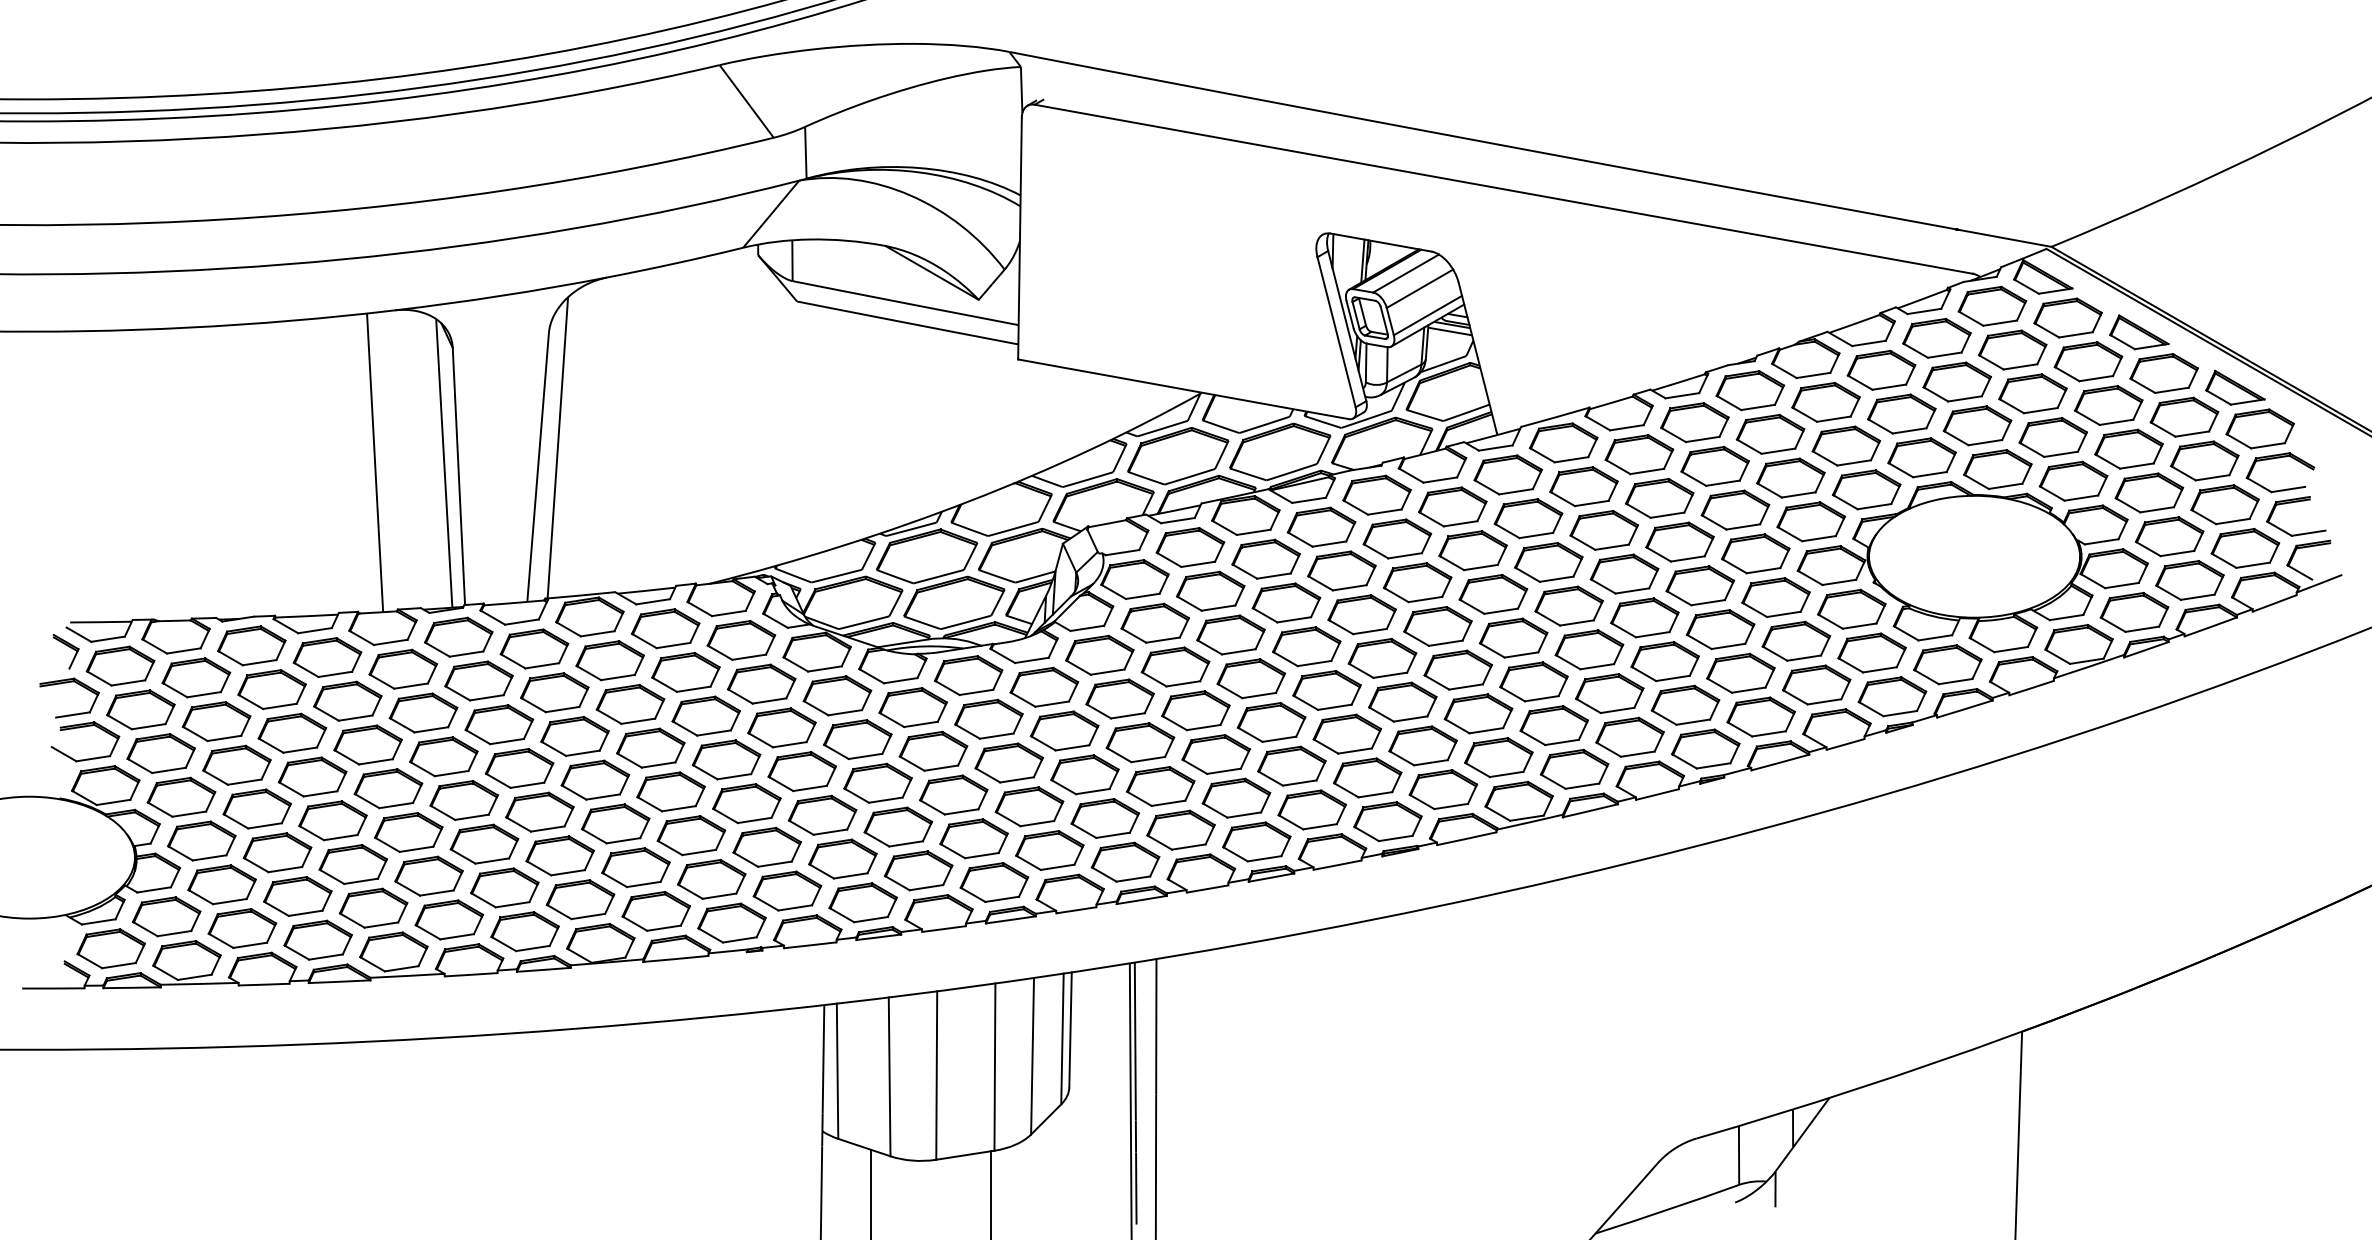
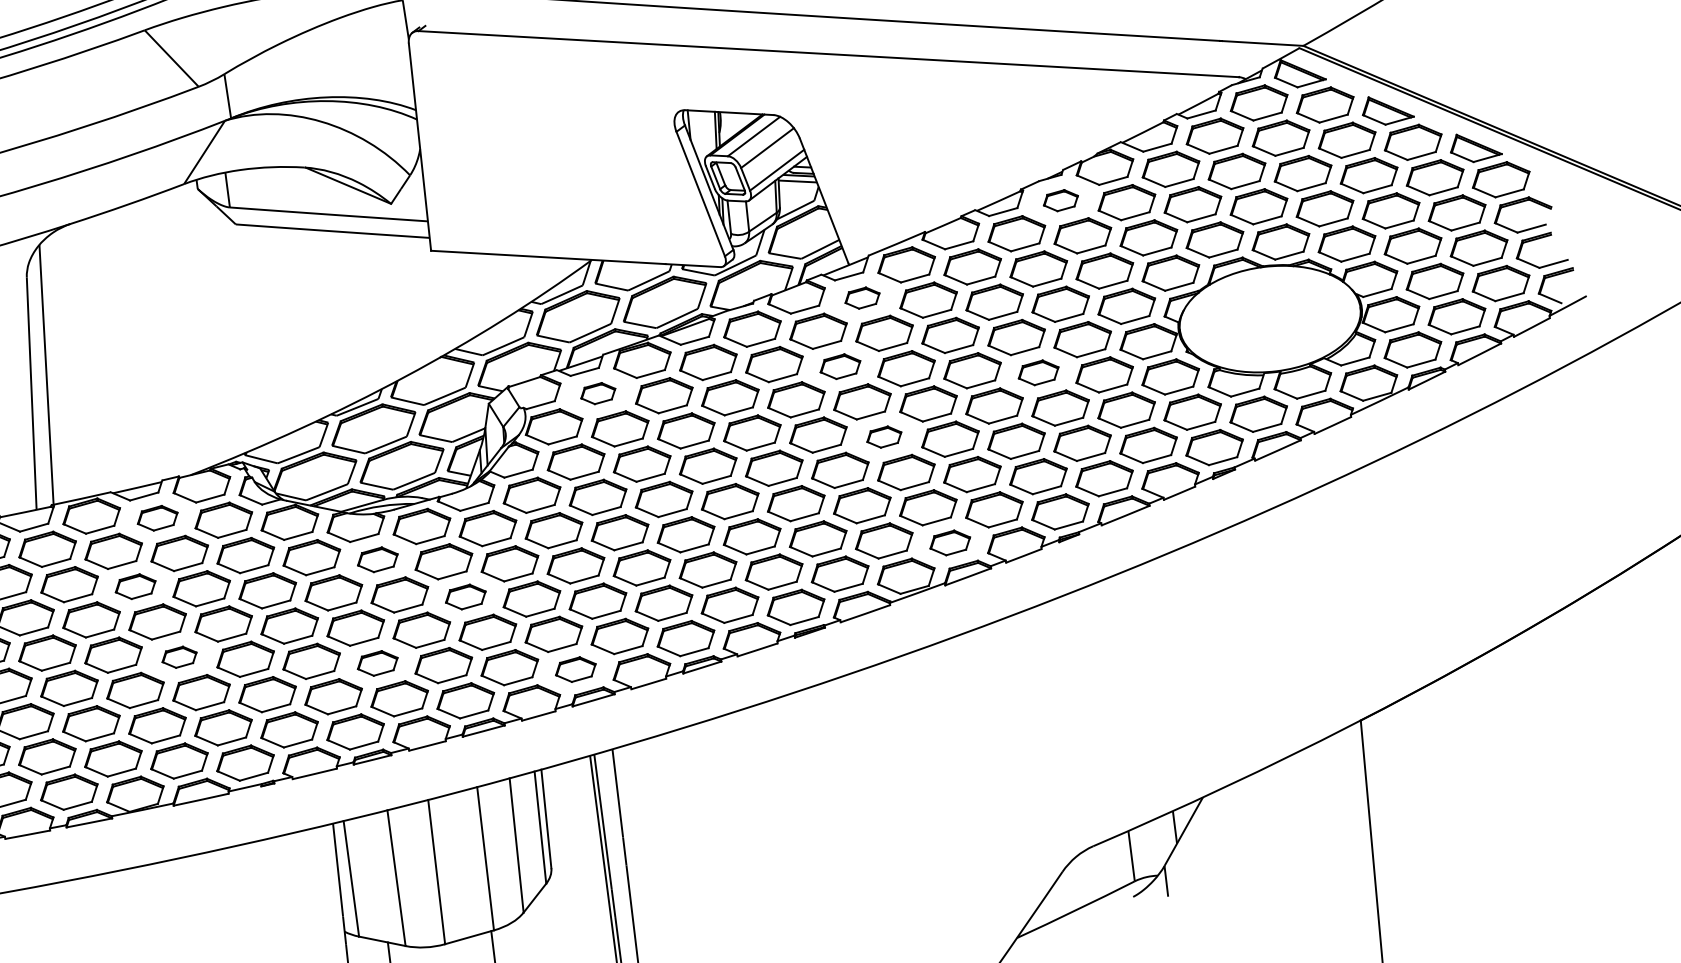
part: (1750, 390) -> (1061, 200), size x0.6
part: (1507, 474) -> (861, 297), size x0.6
part: (1190, 547) -> (598, 393), size x0.6
part: (1472, 550) -> (839, 366), size x0.7
part: (1700, 585) -> (1038, 372), size x0.7
part: (665, 628) -> (157, 518), size x0.7
part: (1513, 637) -> (884, 436), size x0.6
part: (630, 704) -> (135, 586), size x0.7
part: (912, 707) -> (377, 559), size x0.7
part: (1008, 762) -> (465, 596), size x0.7
part: (1574, 768) -> (950, 542), size x0.7
part: (670, 791) -> (179, 657), size x0.6
part: (898, 826) -> (377, 663), size x0.7
part: (1125, 861) -> (575, 669), size x0.7

